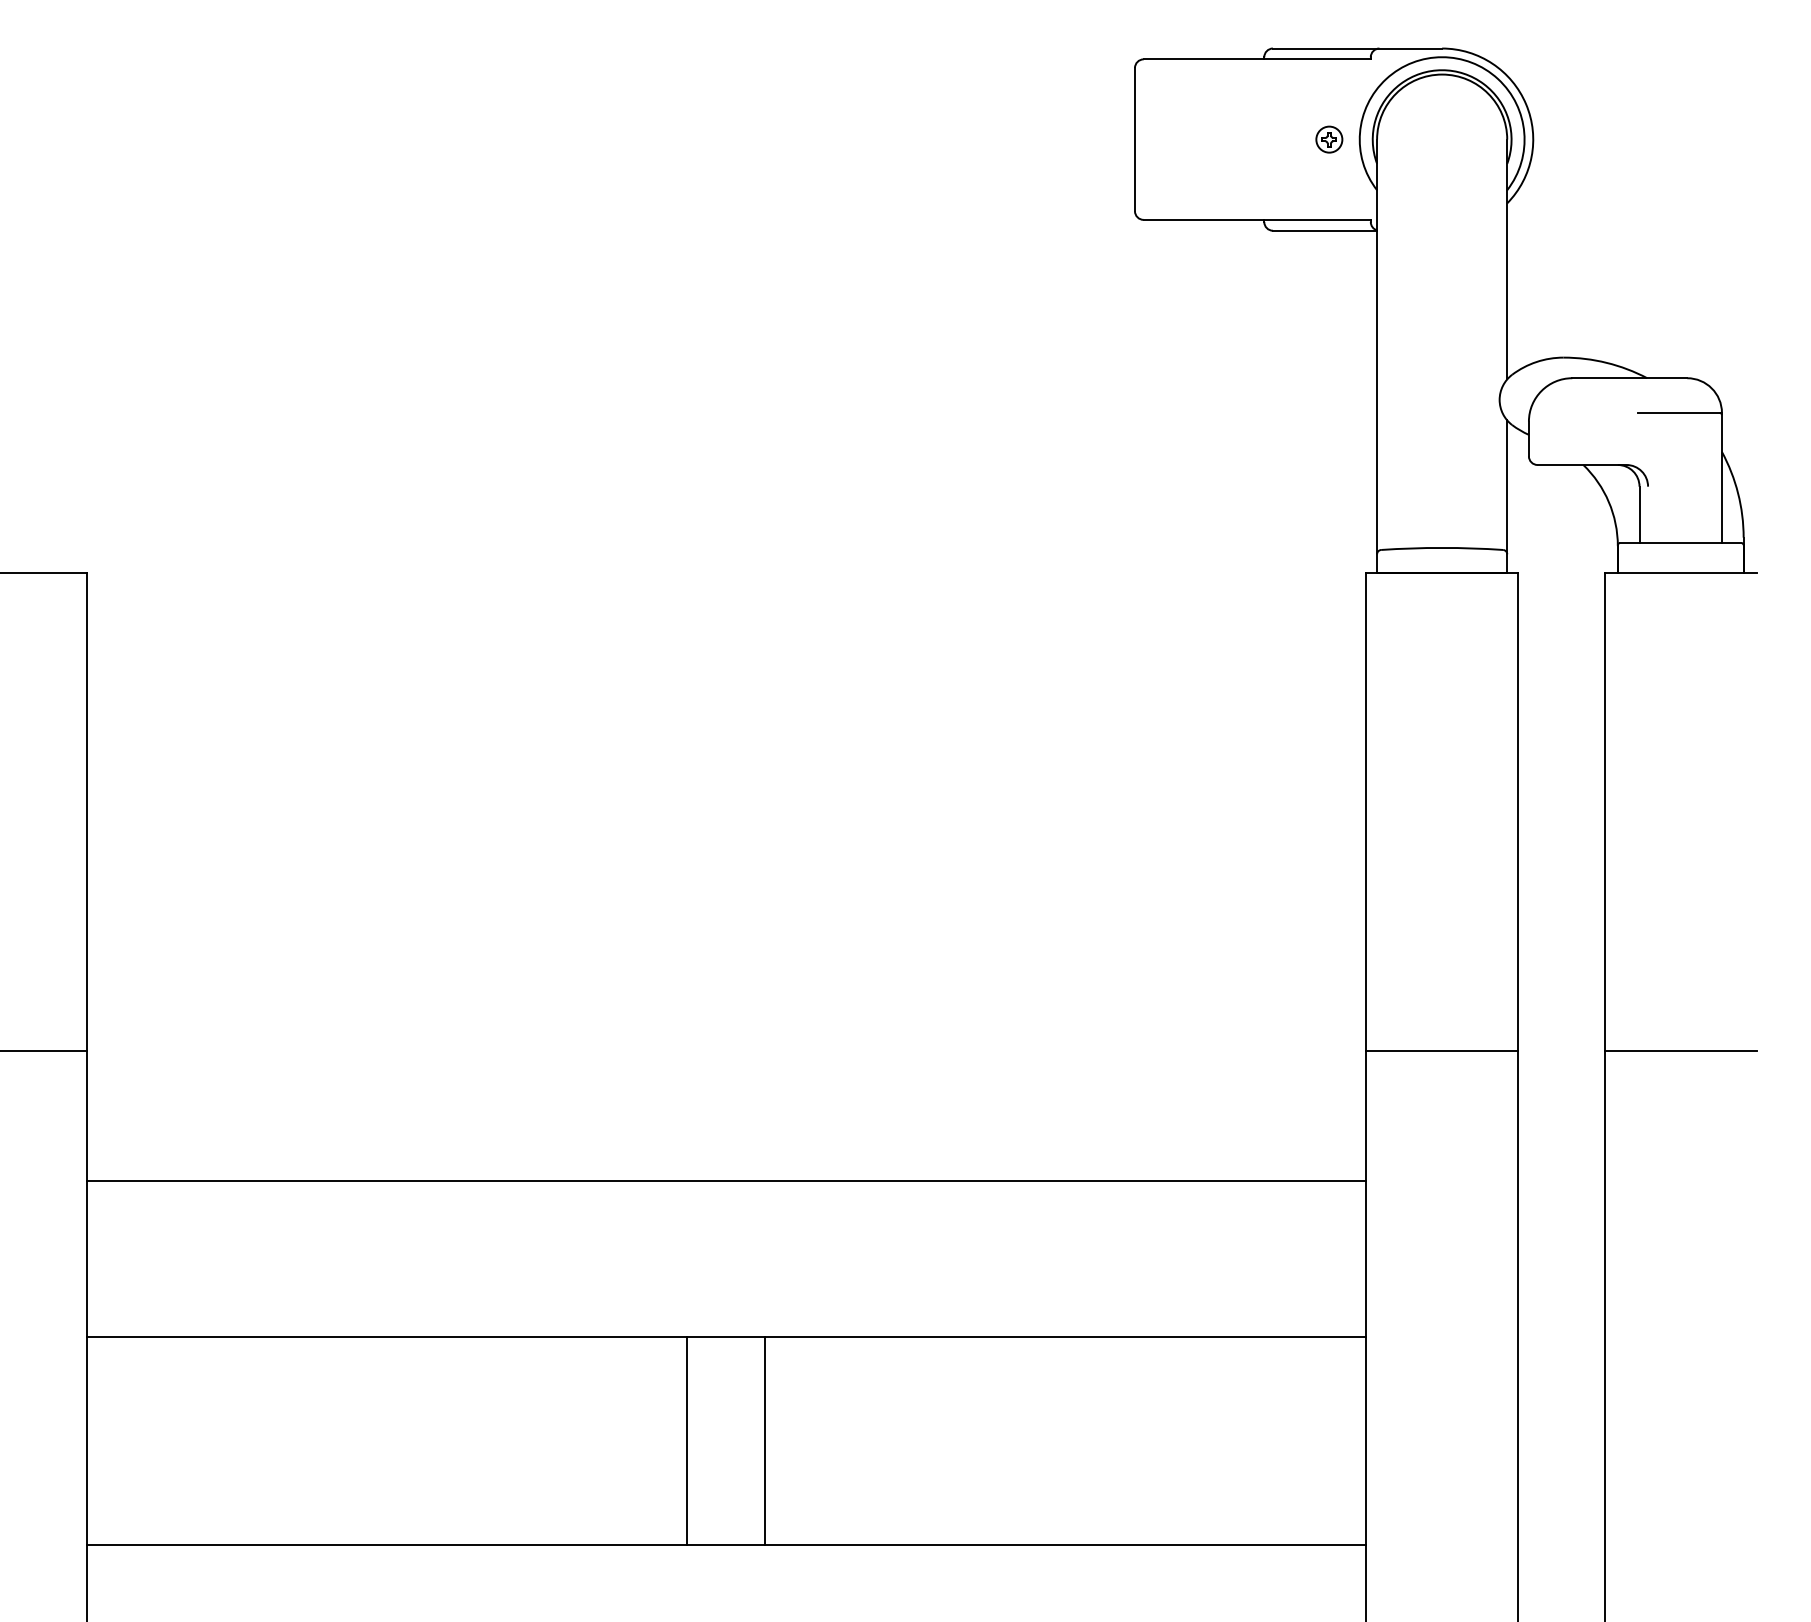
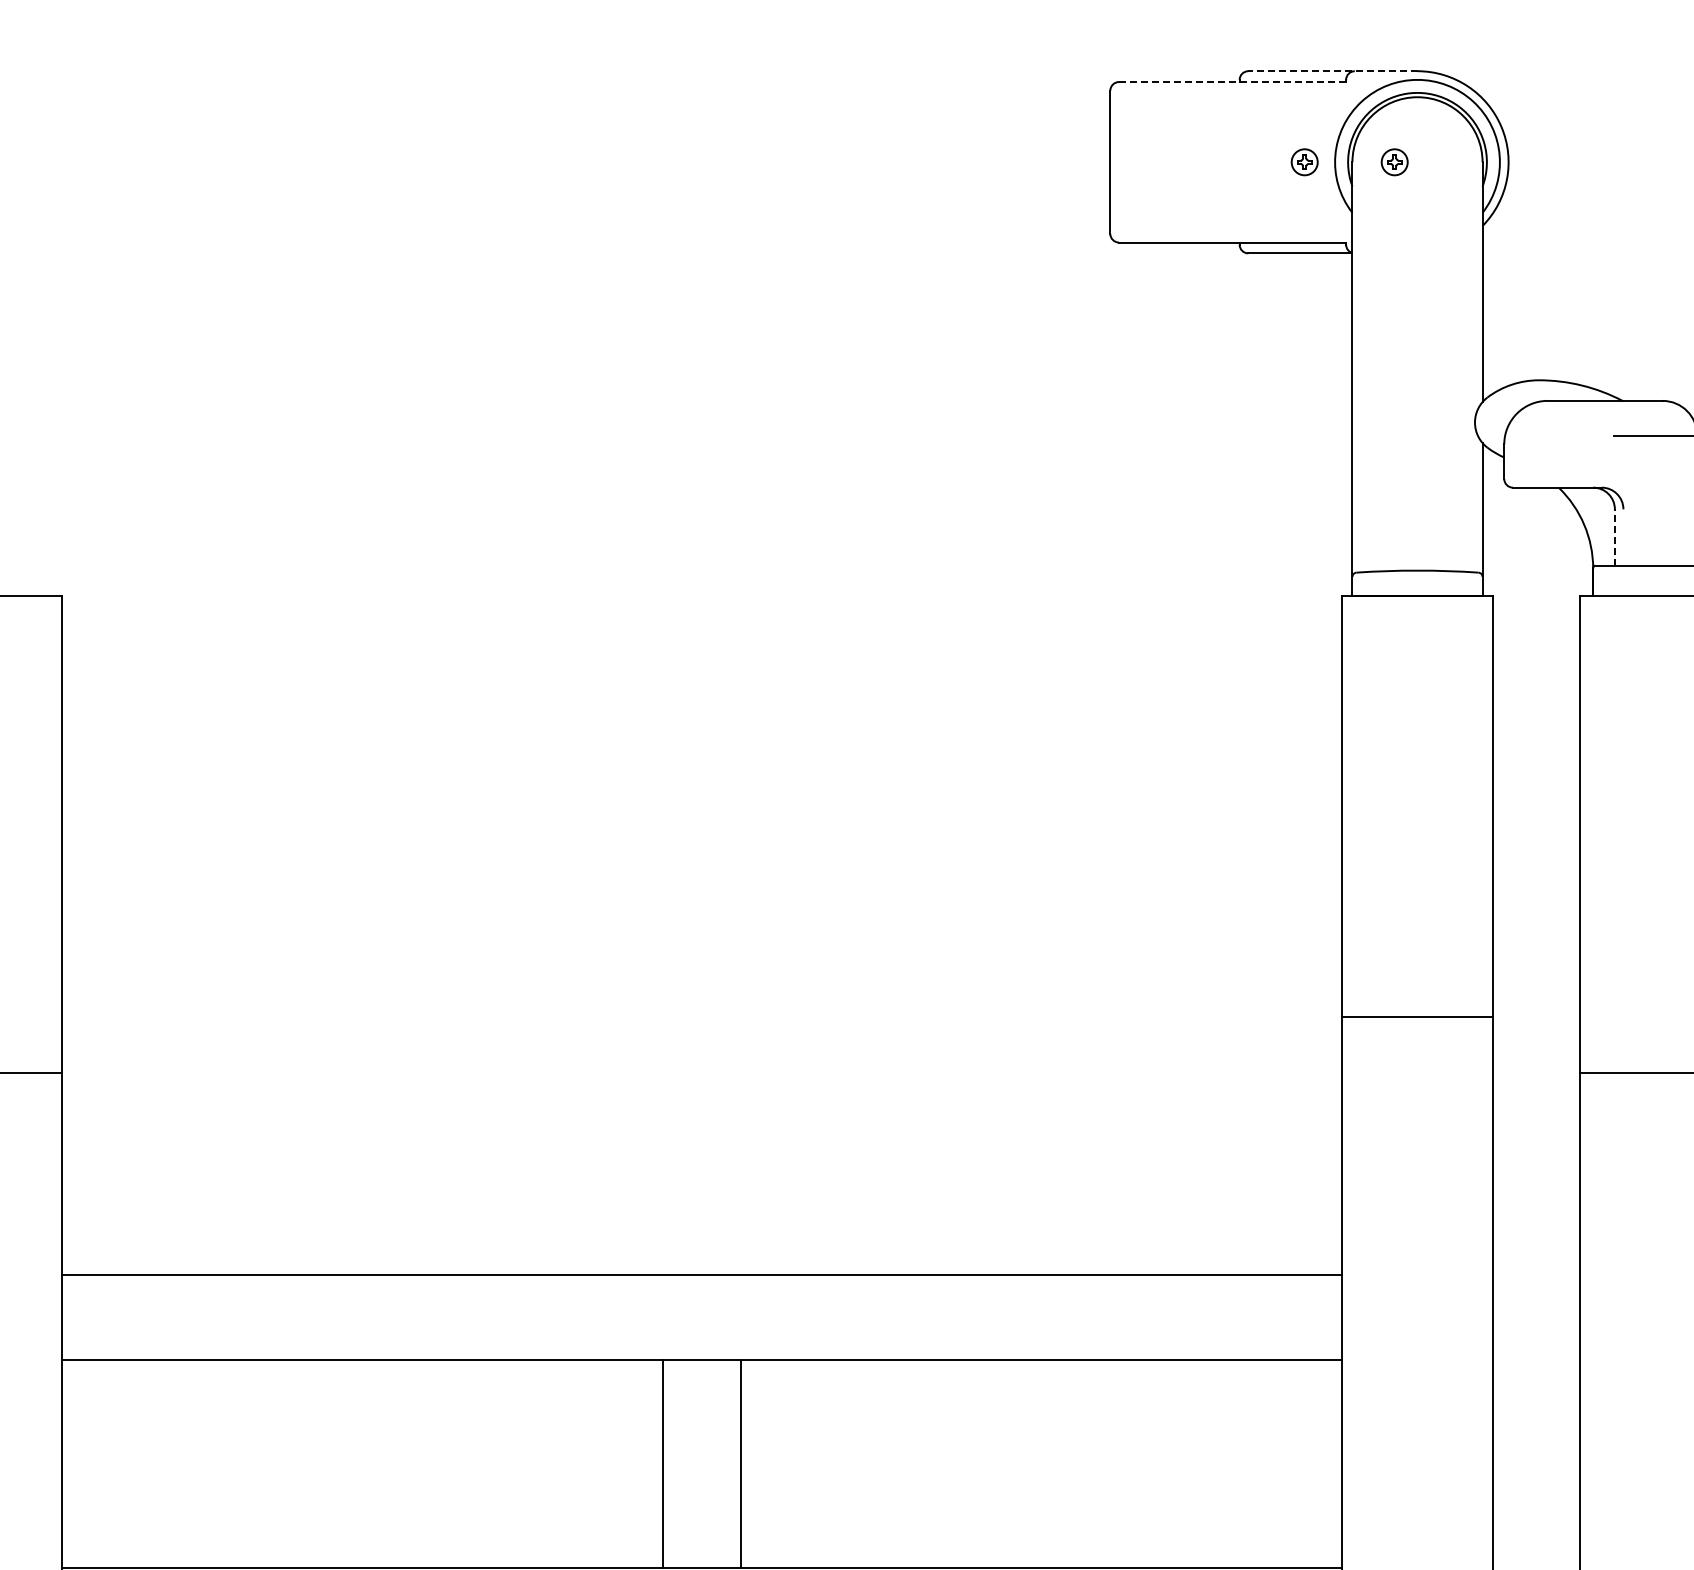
line: (1357, 48) -> (1332, 71), solid -> dashed
line: (1257, 59) -> (1232, 82), solid -> dashed
part: (1419, 139) -> (1394, 162), added
line: (1639, 514) -> (1614, 537), solid -> dashed
line: (1442, 1050) -> (1417, 1017), moved
line: (726, 1180) -> (701, 1275), moved

